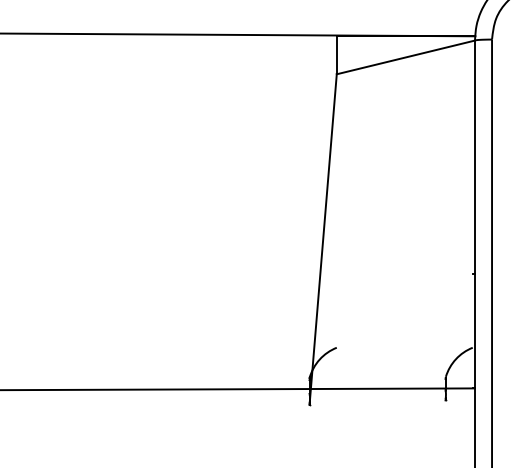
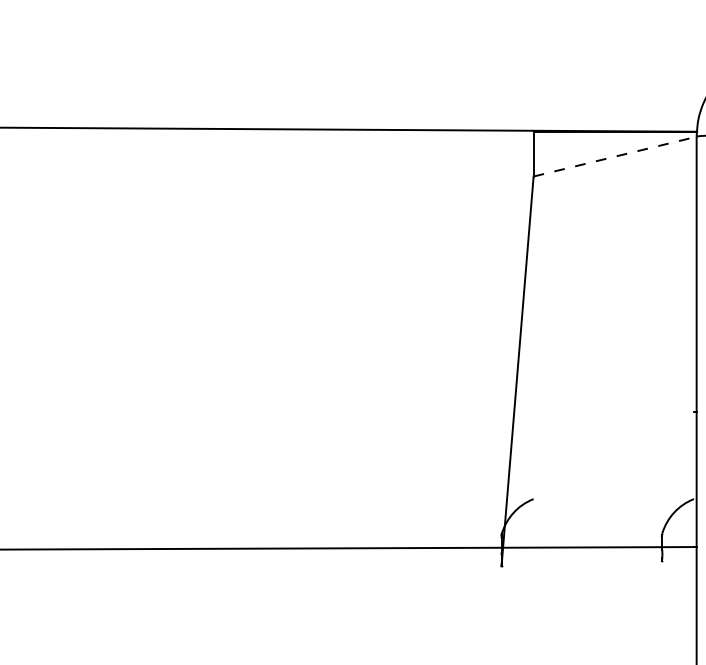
line: (406, 57) -> (615, 156), solid -> dashed

